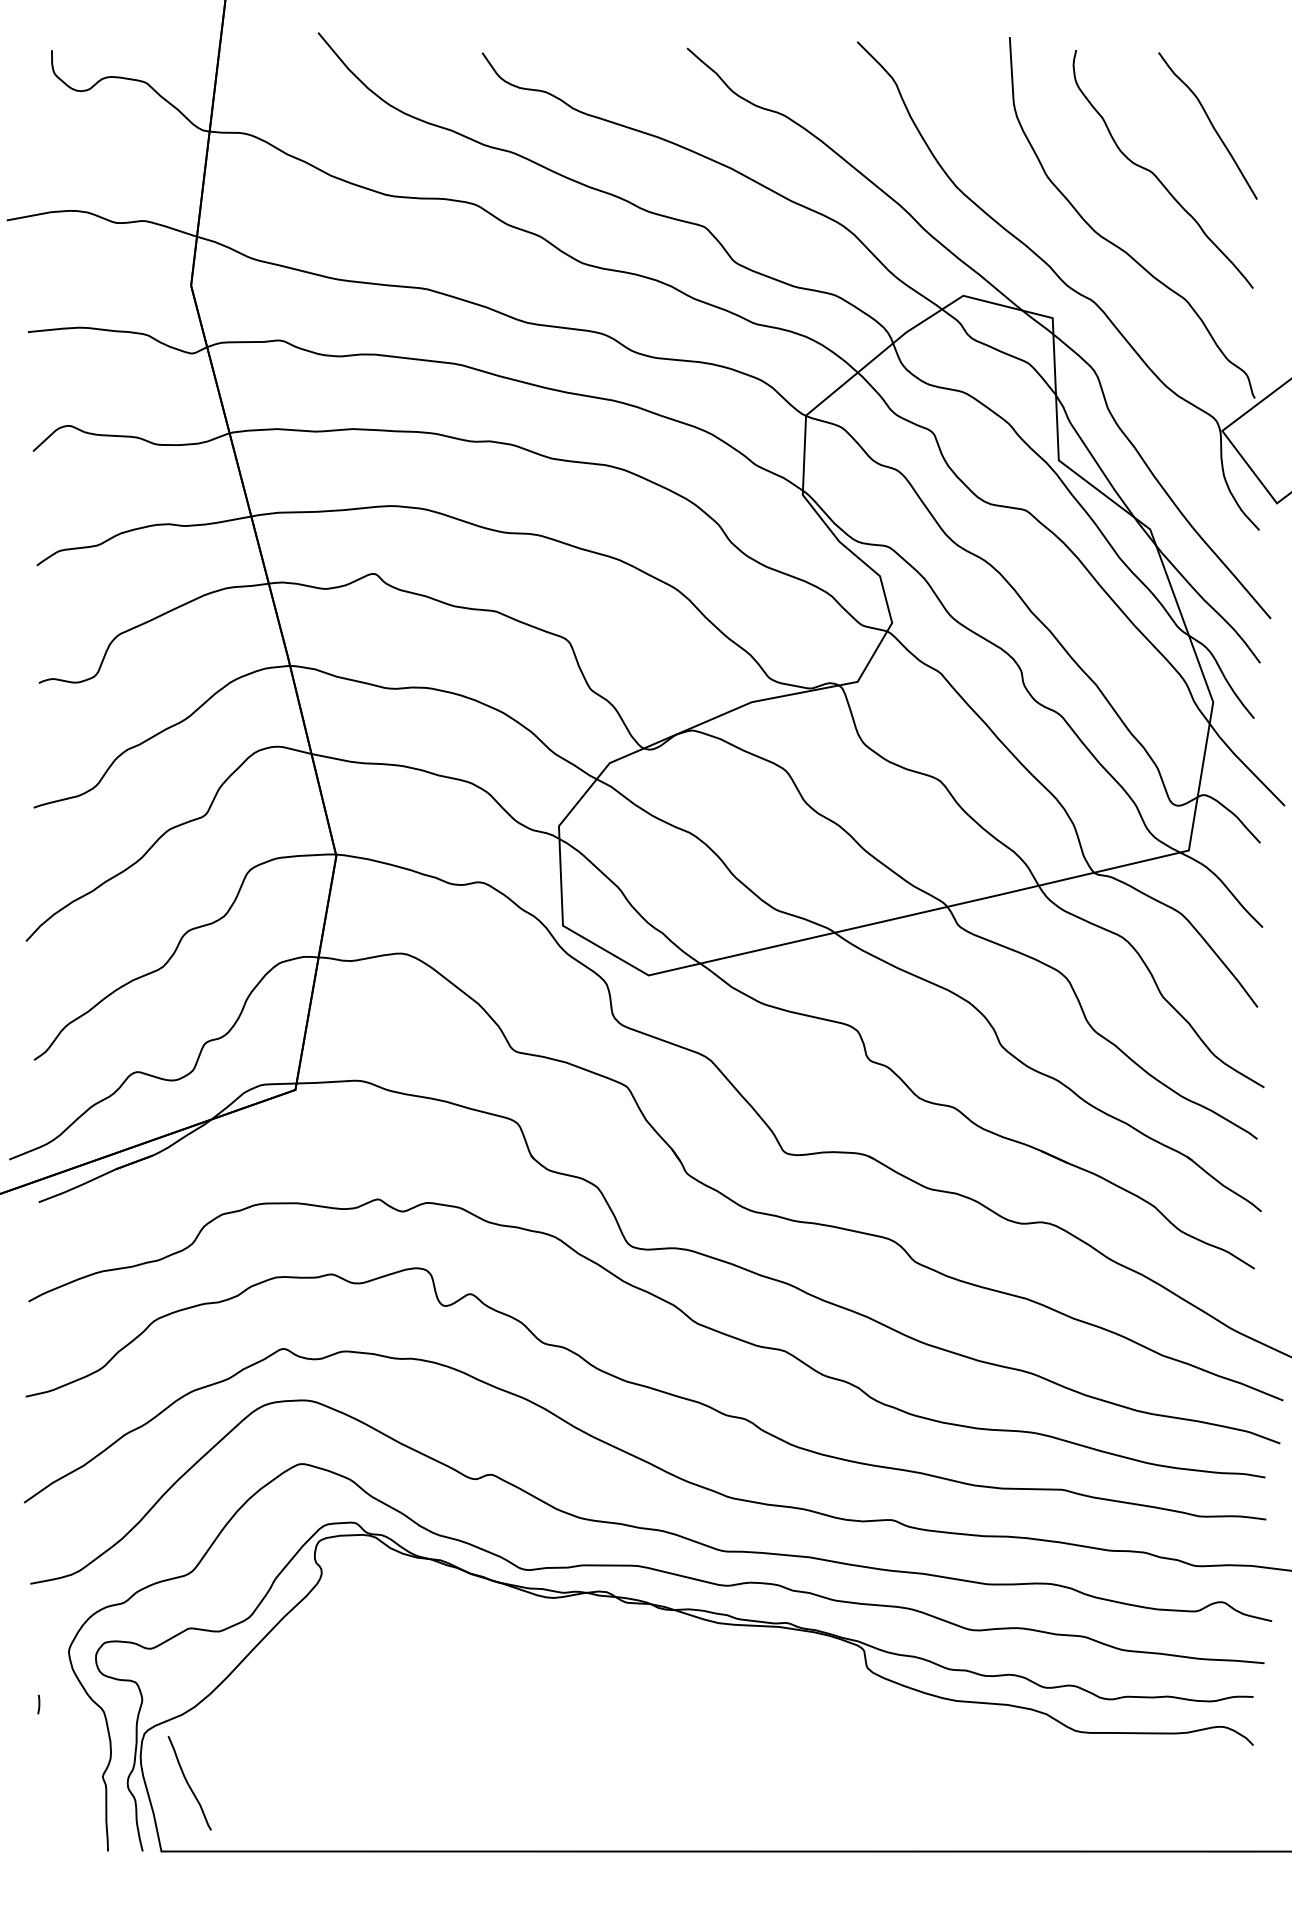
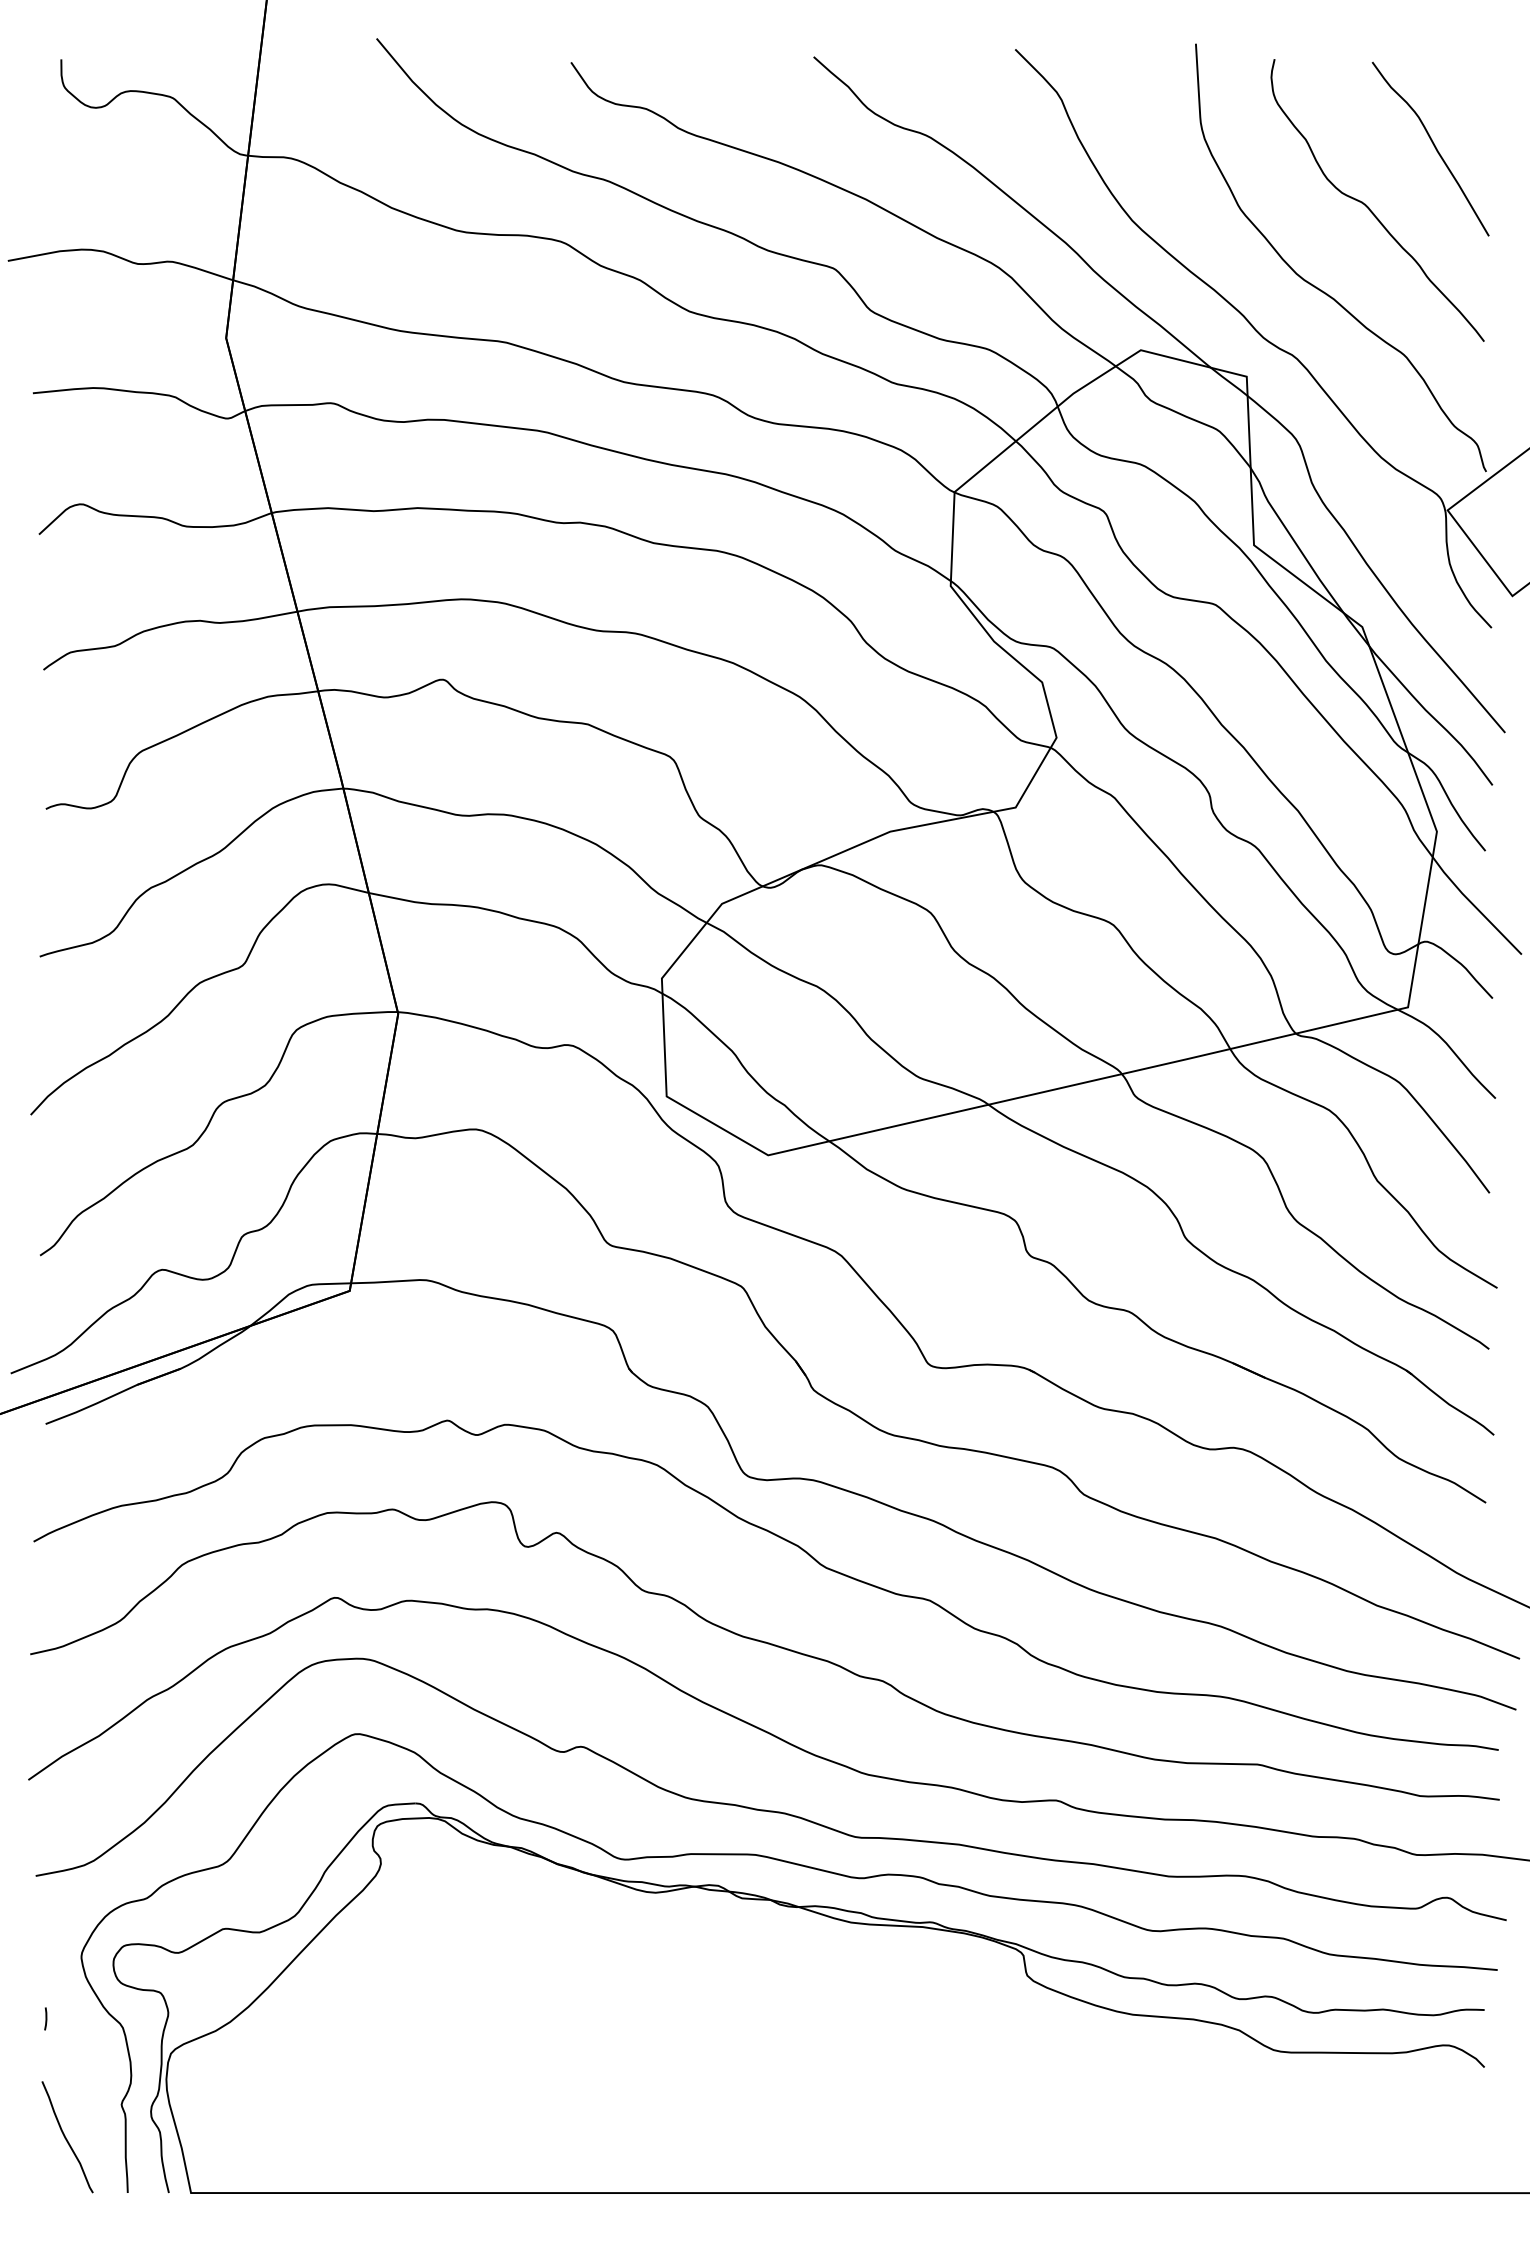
curve: (188, 1783) -> (66, 2137), moved

